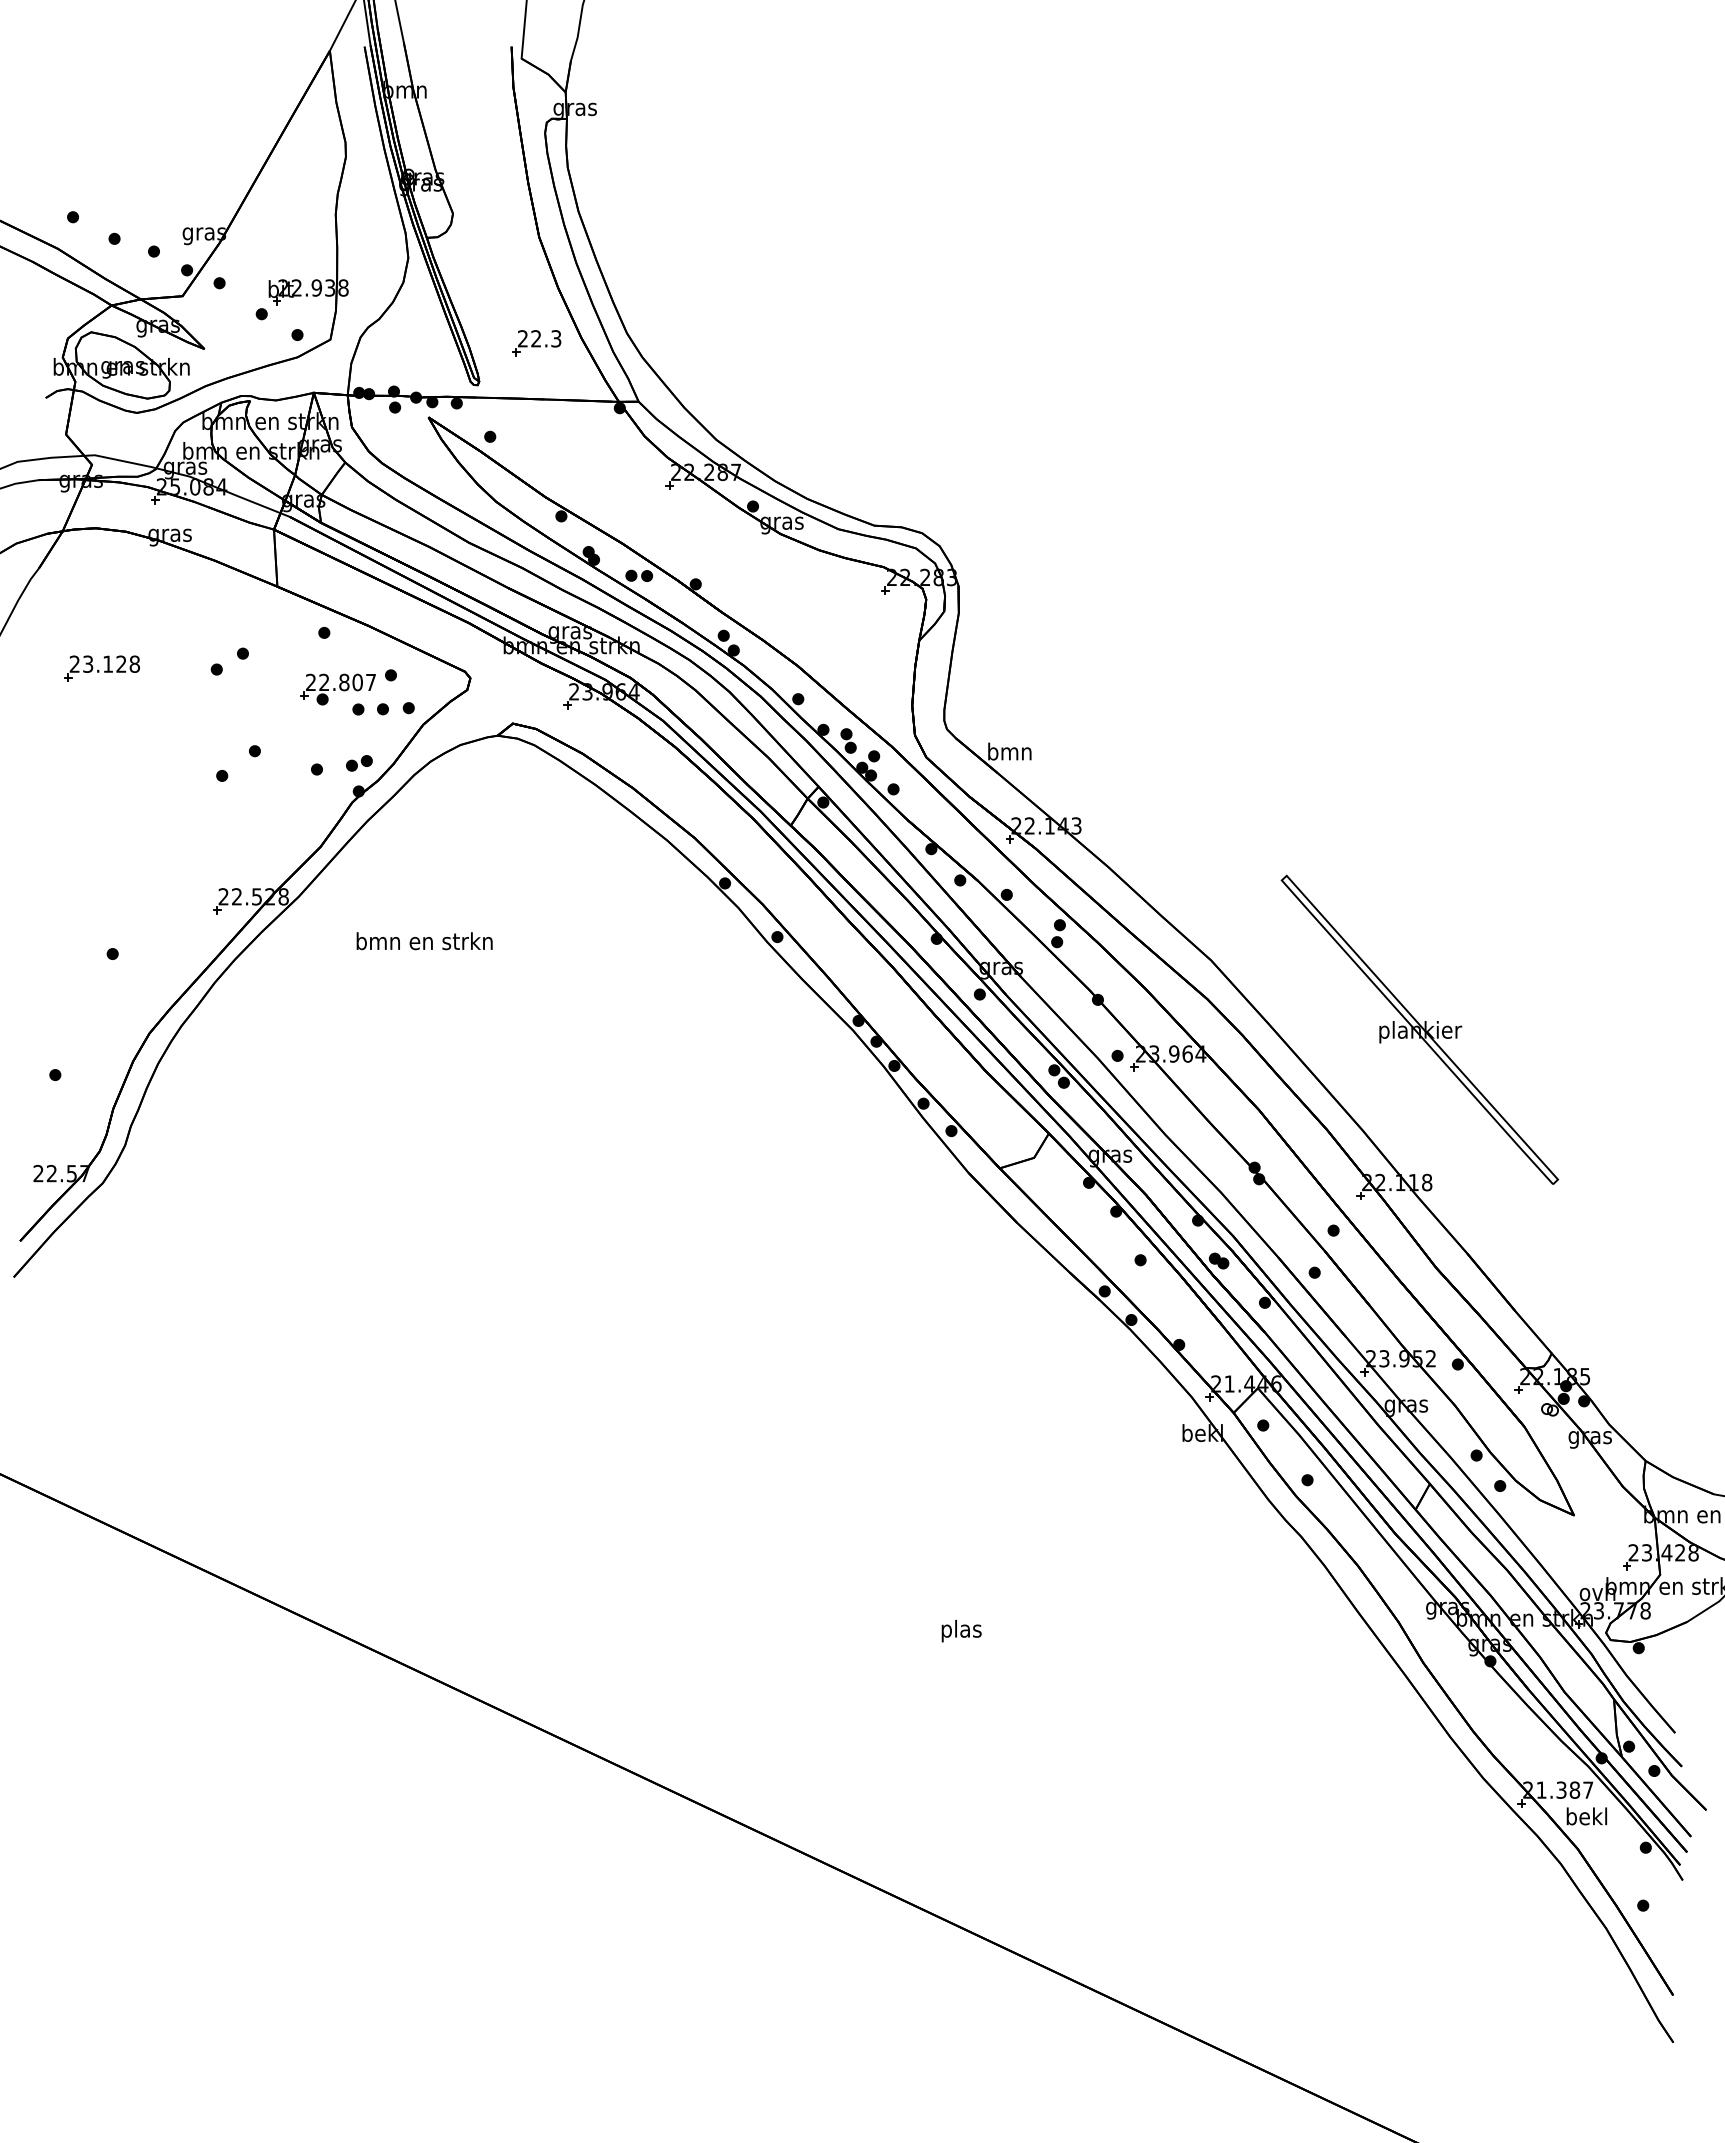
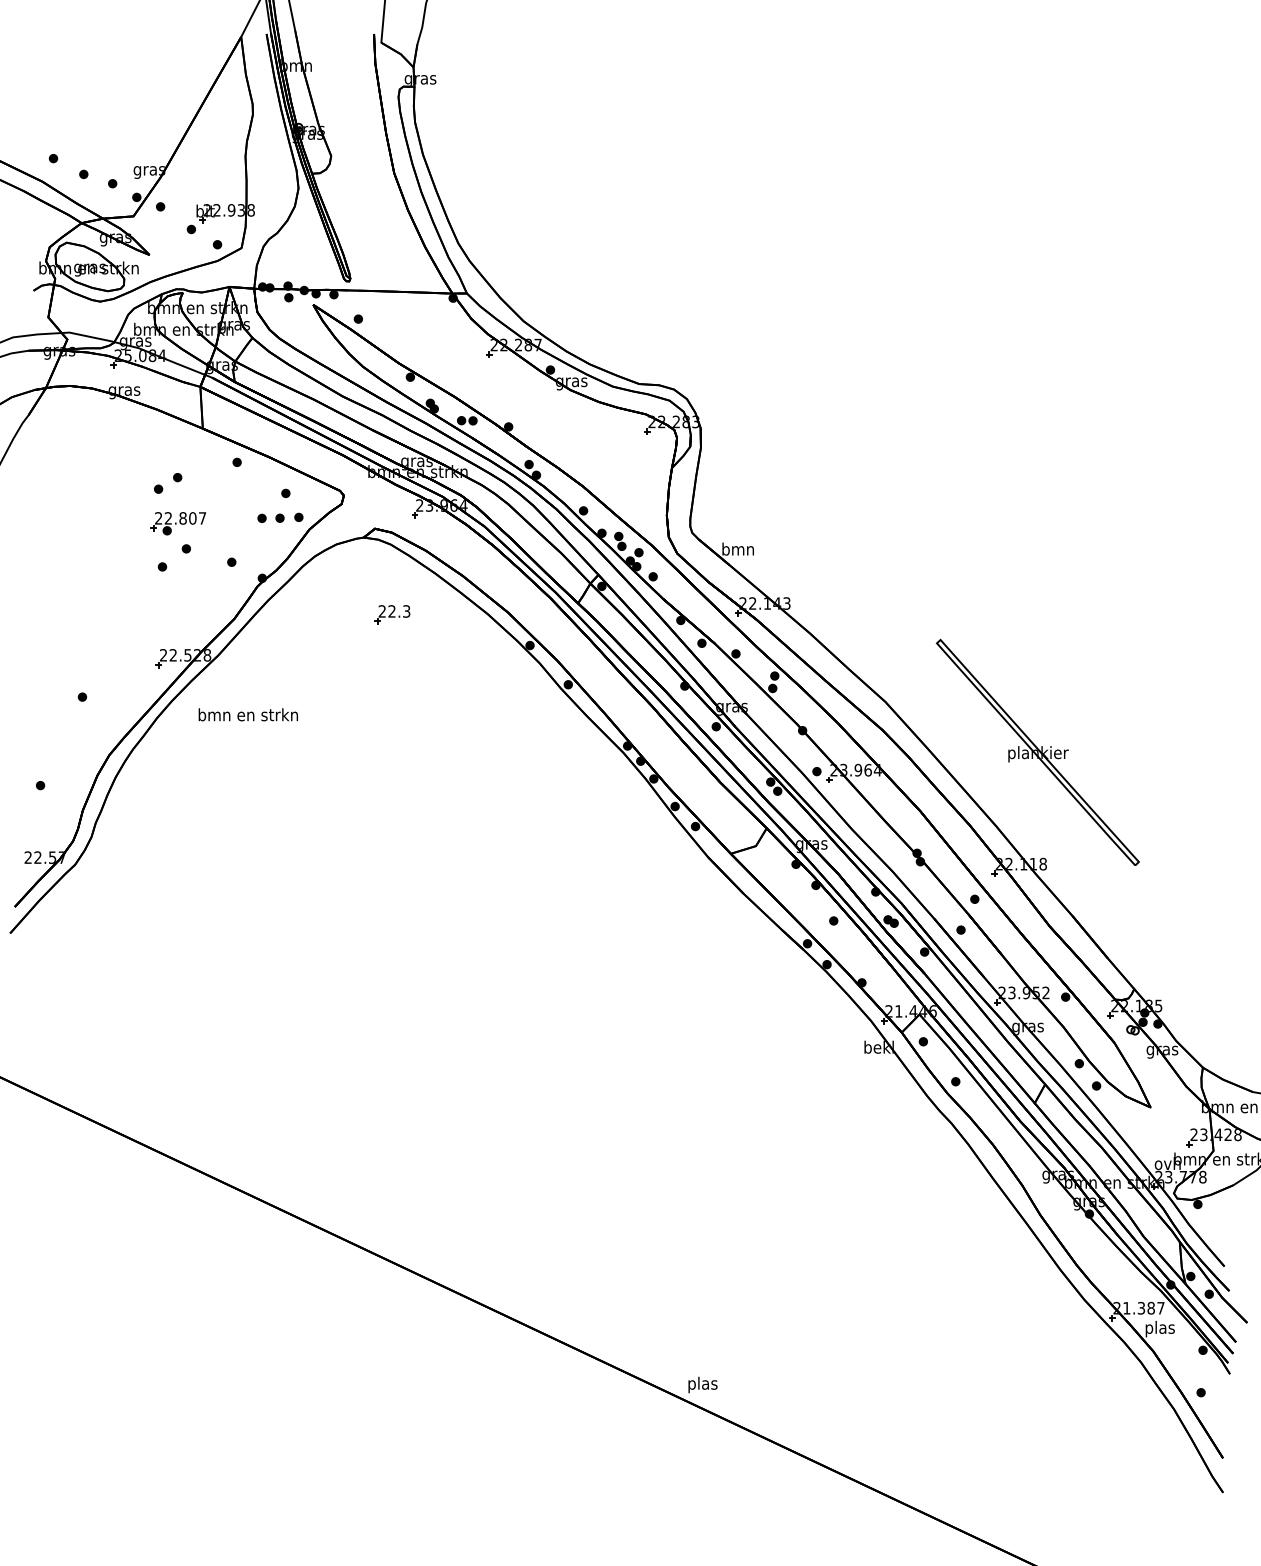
part: (536, 343) -> (392, 614), moved
part: (101, 668) -> (74, 488), removed
part: (337, 689) -> (178, 523), moved
part: (359, 763) -> (262, 557), removed
text: (424, 941) -> (248, 715), moved
text: (961, 1630) -> (702, 1384), moved
text: (1586, 1818) -> (1159, 1328), bekl -> plas

